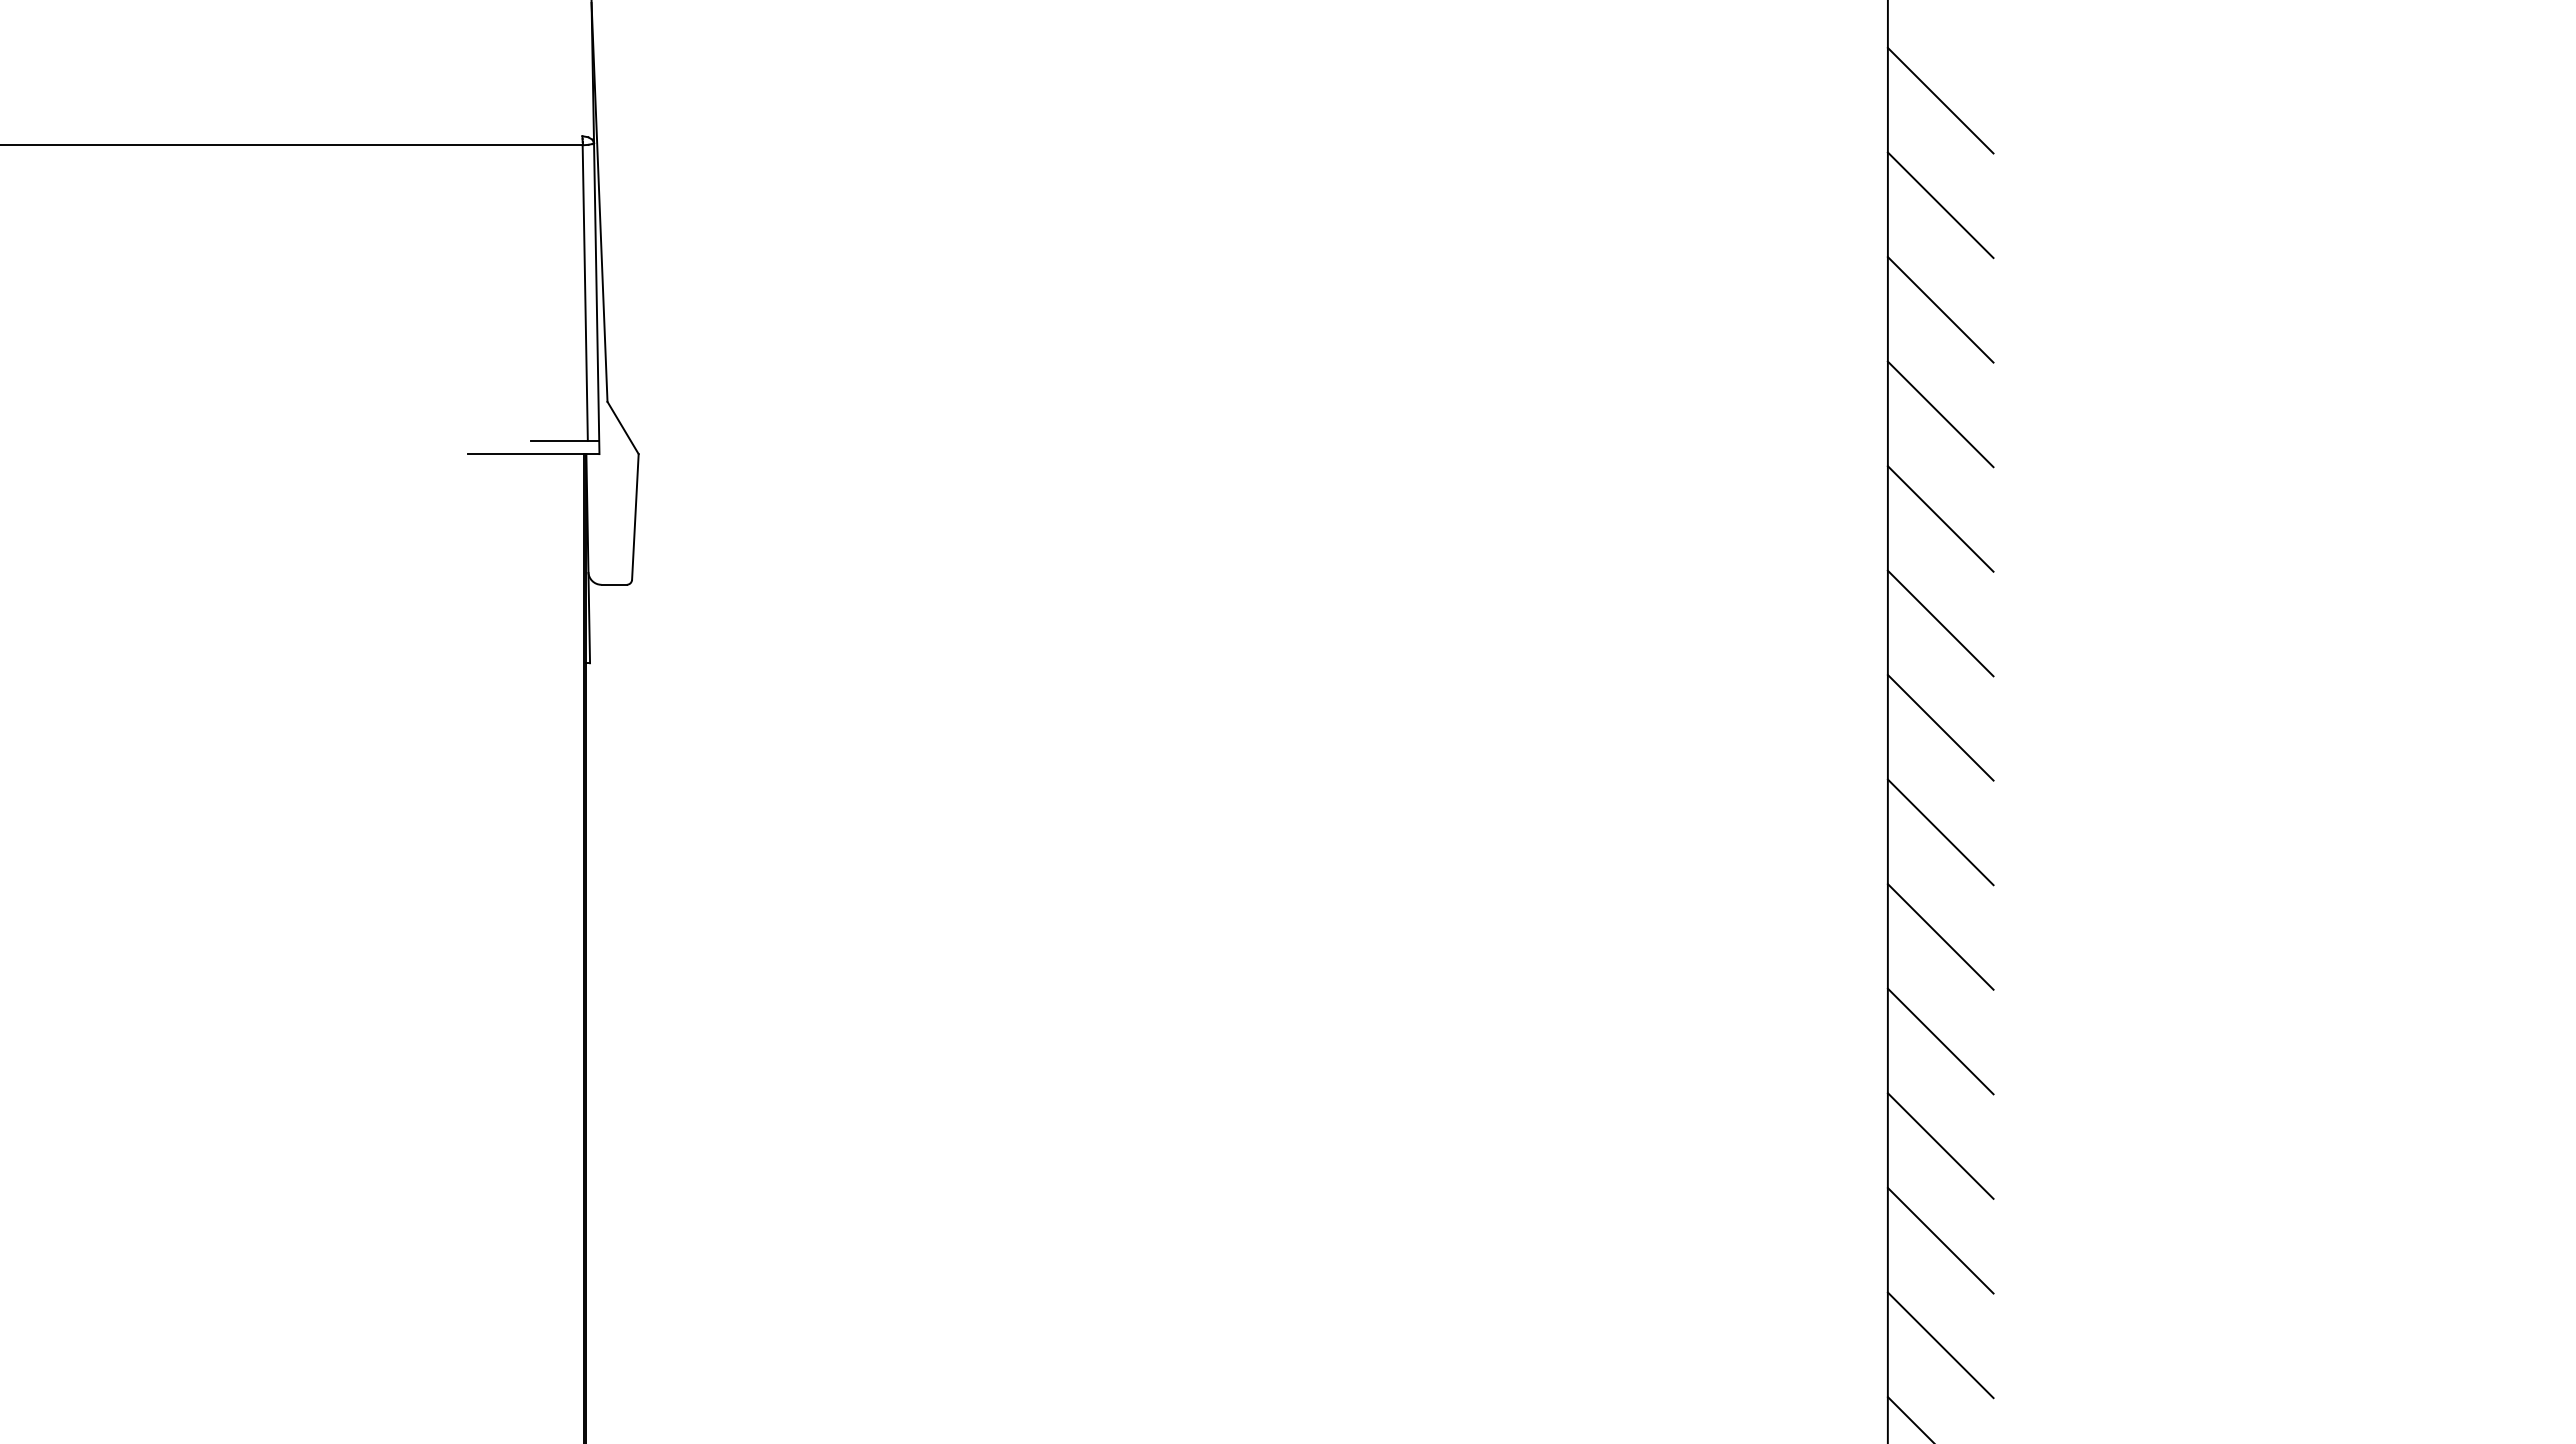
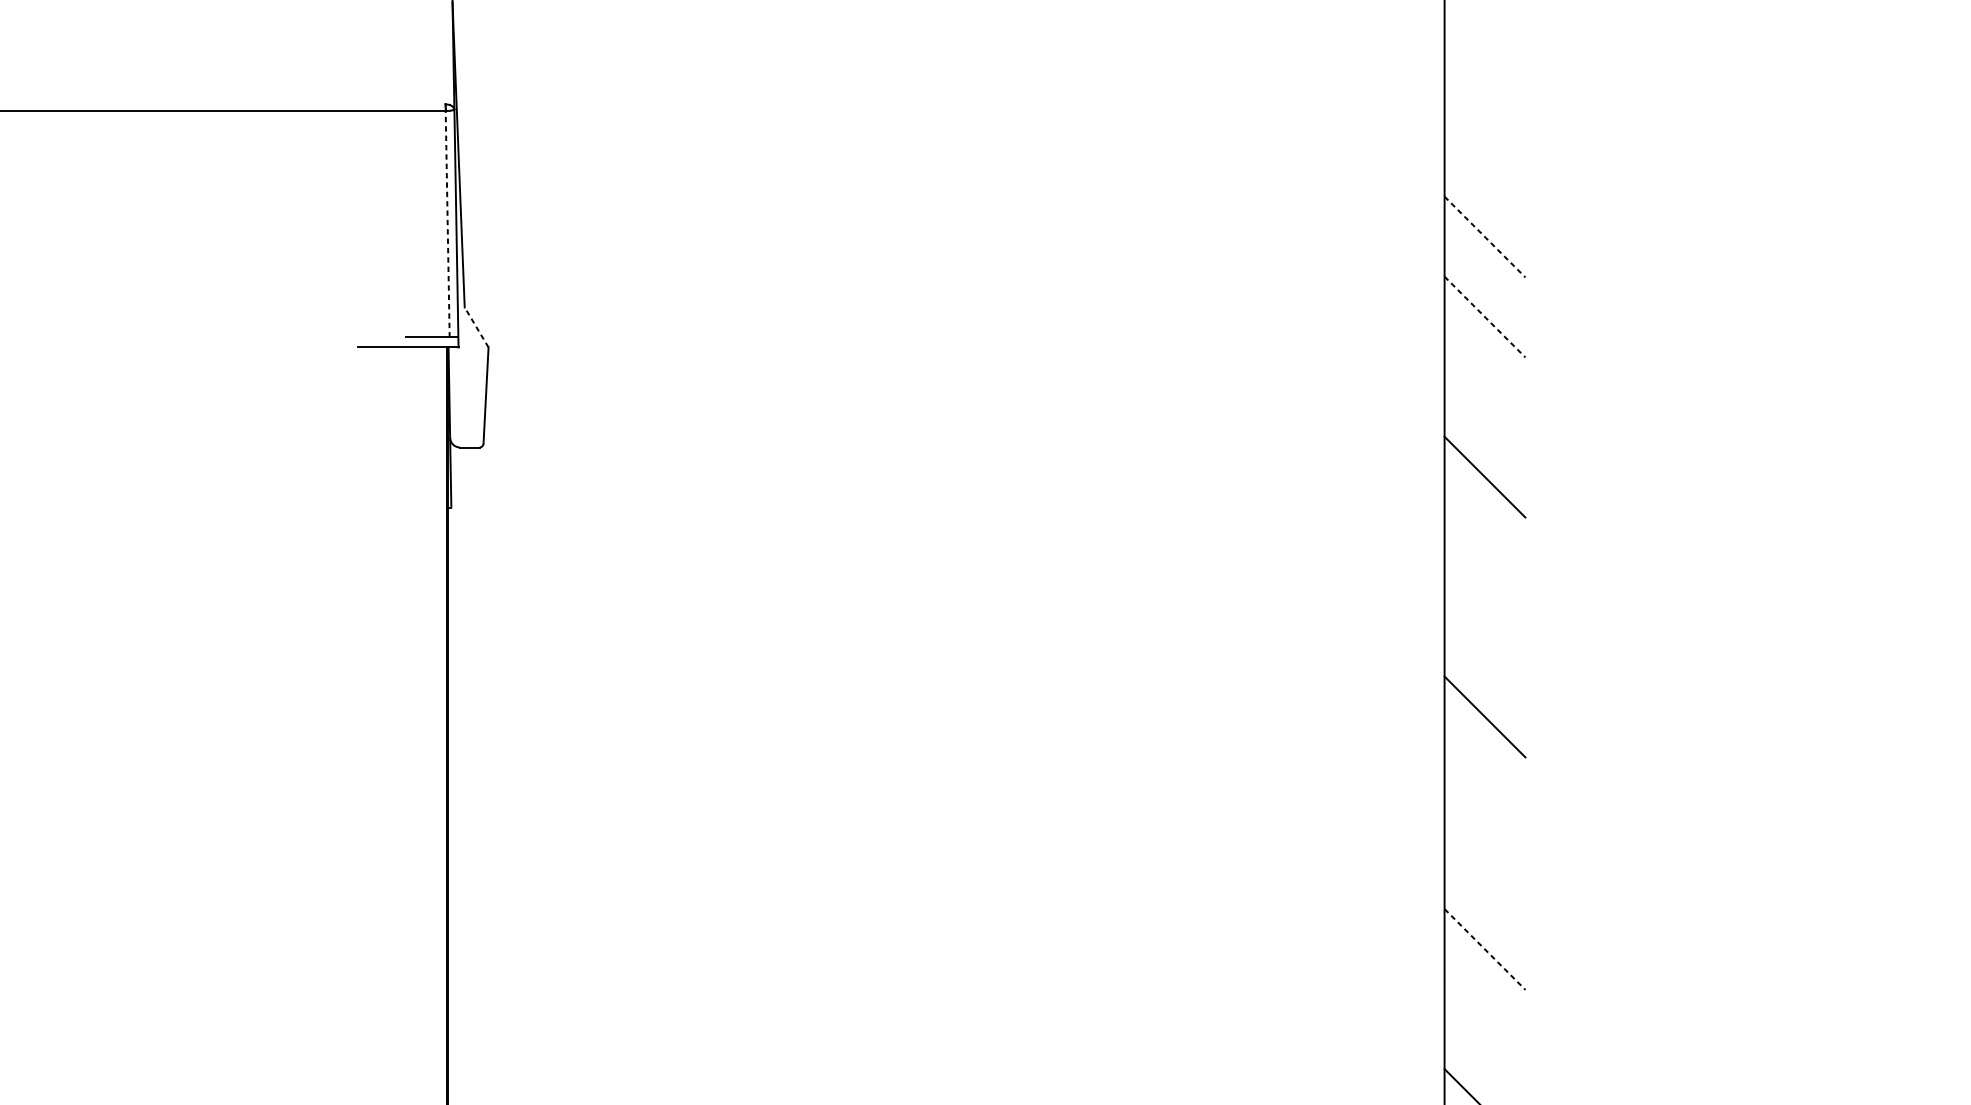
line: (1940, 100) -> (1484, 76), removed
line: (1940, 205) -> (1484, 157), removed
line: (585, 293) -> (447, 224), solid -> dashed
line: (1940, 309) -> (1484, 236), solid -> dashed
line: (1940, 414) -> (1484, 317), solid -> dashed
line: (622, 427) -> (476, 327), solid -> dashed
line: (1940, 518) -> (1484, 396), removed
line: (1940, 727) -> (1484, 556), removed
line: (1940, 832) -> (1484, 637), removed
line: (1940, 1041) -> (1484, 797), removed
line: (1940, 1145) -> (1484, 876), removed
line: (1940, 1240) -> (1484, 949), solid -> dashed
line: (1940, 1345) -> (1484, 1029), removed

